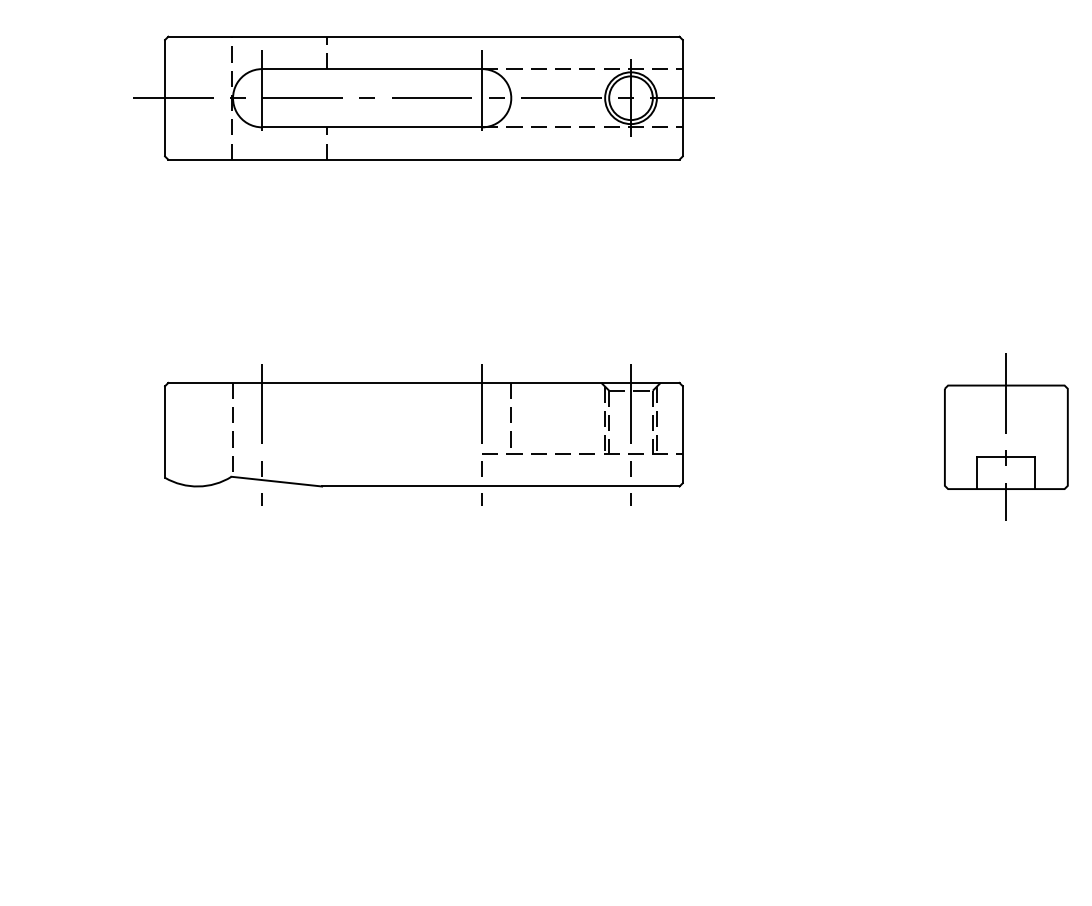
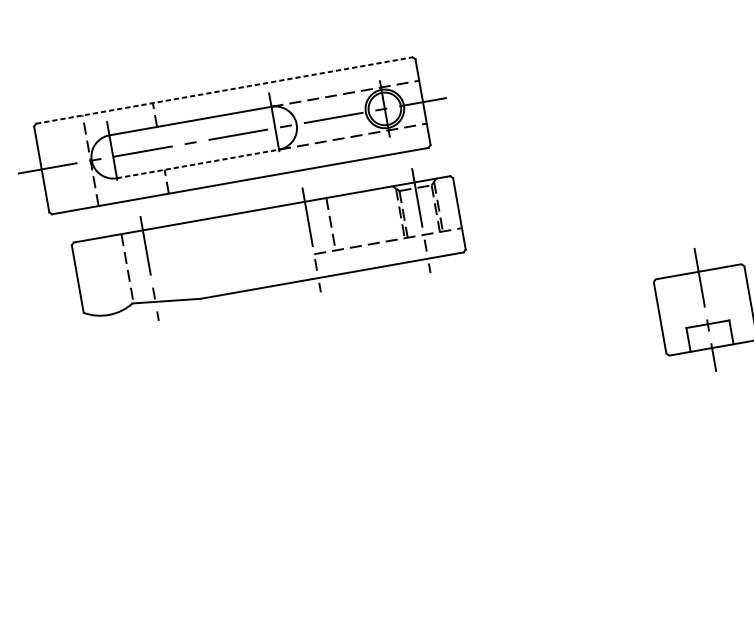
line: (423, 36) -> (224, 90), solid -> dashed
line: (372, 127) -> (198, 164), solid -> dashed
part: (423, 434) -> (268, 247), moved

